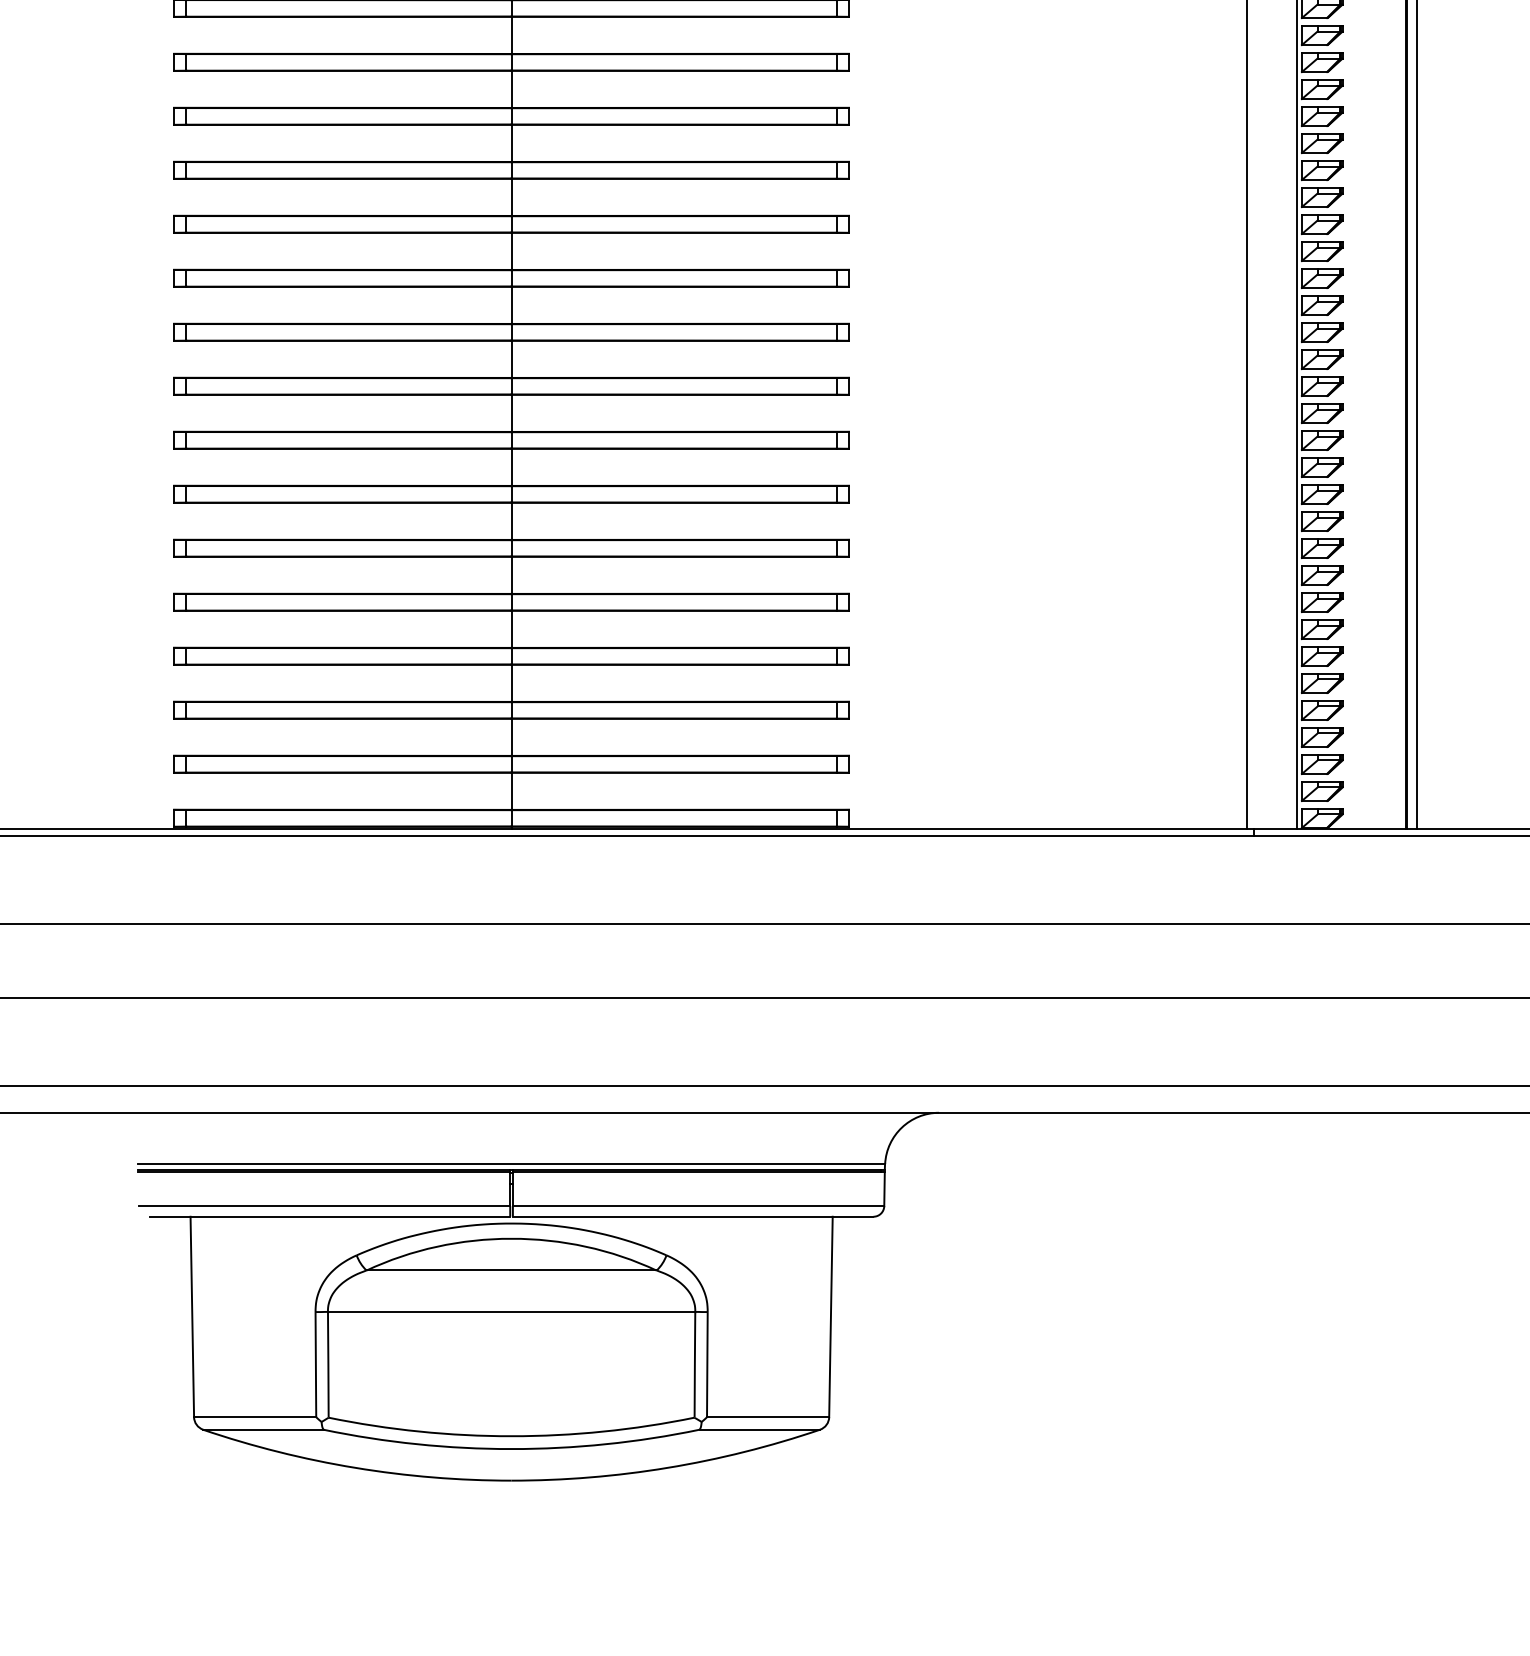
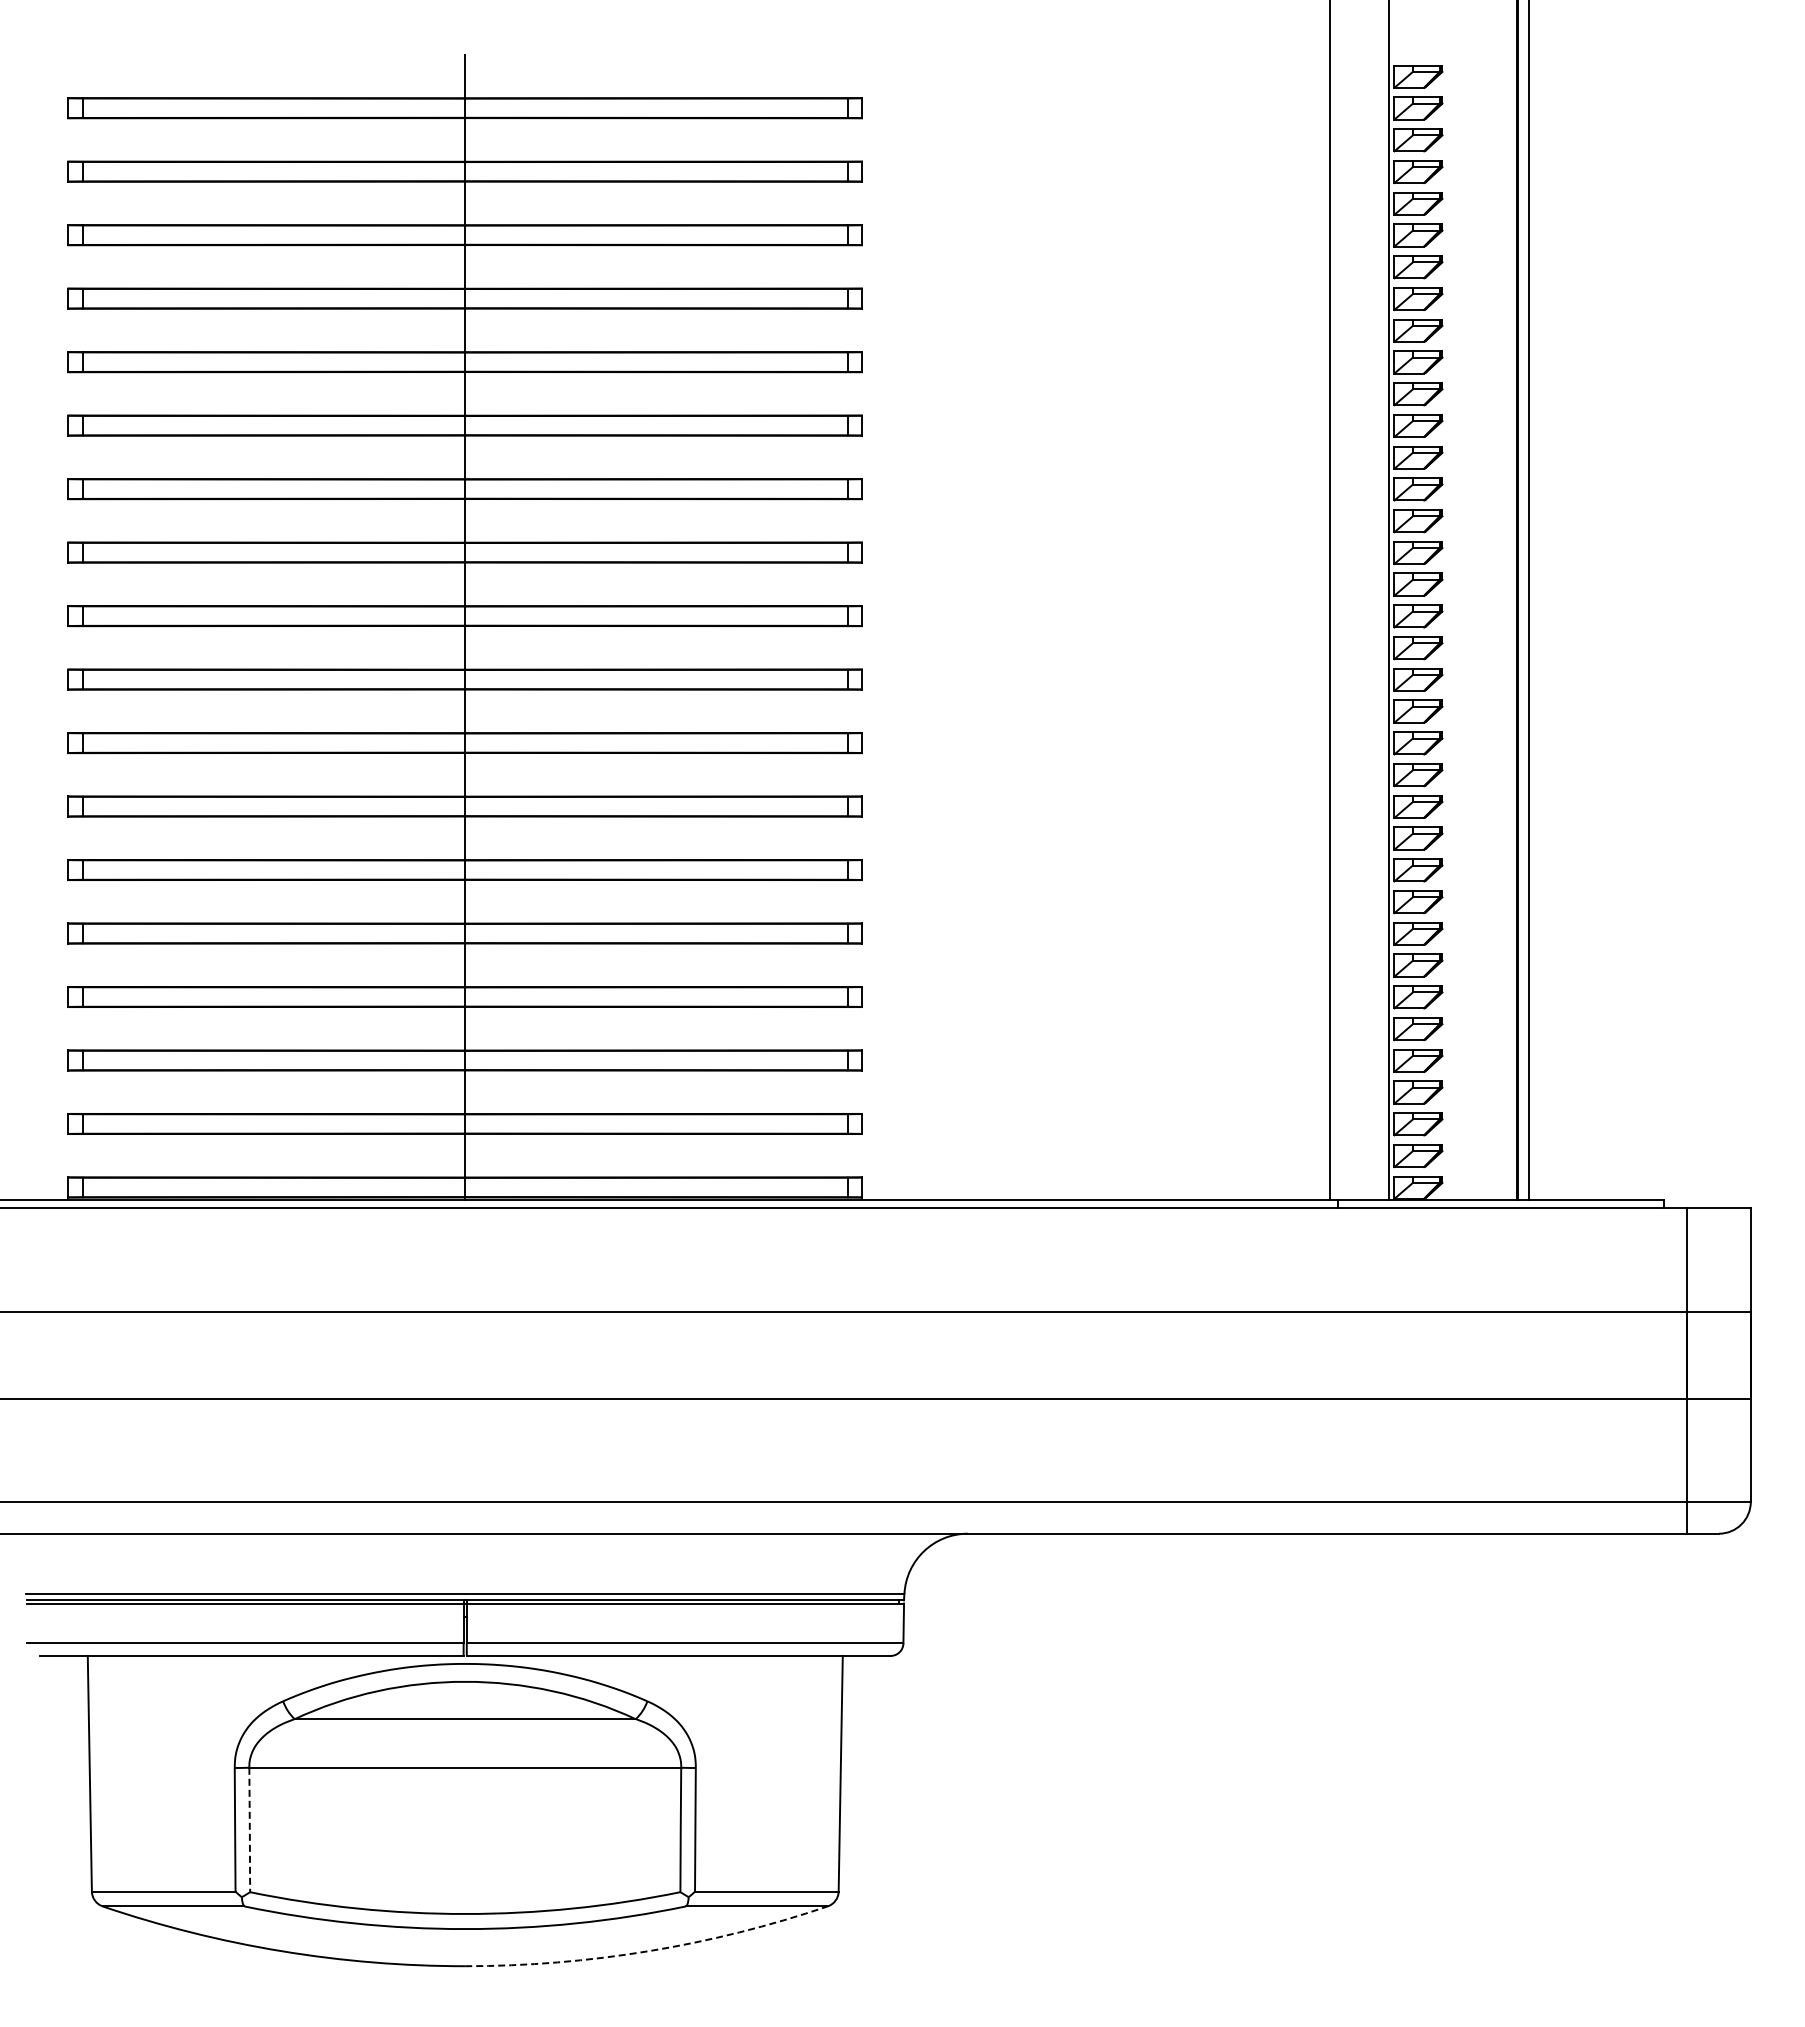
line: (328, 1365) -> (249, 1830), solid -> dashed
arc: (668, 1468) -> (649, 1951), solid -> dashed

